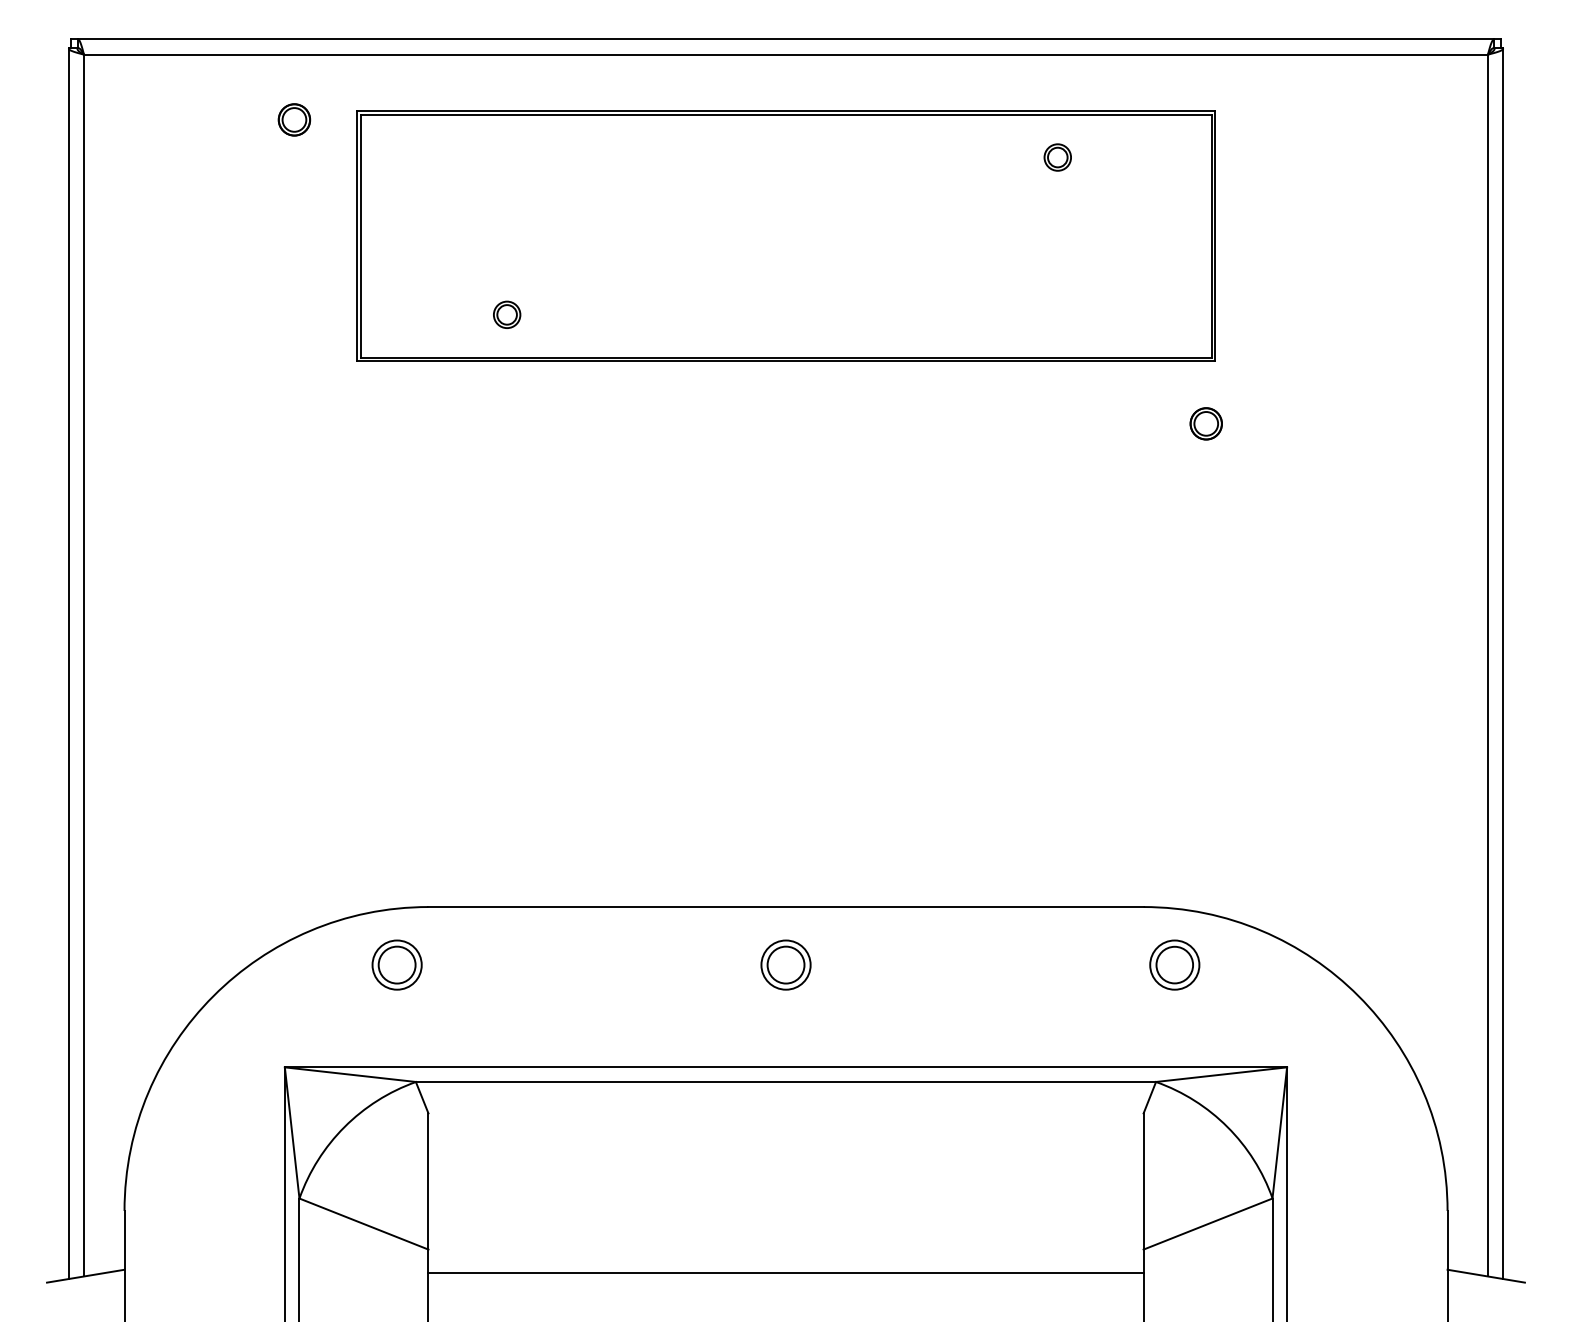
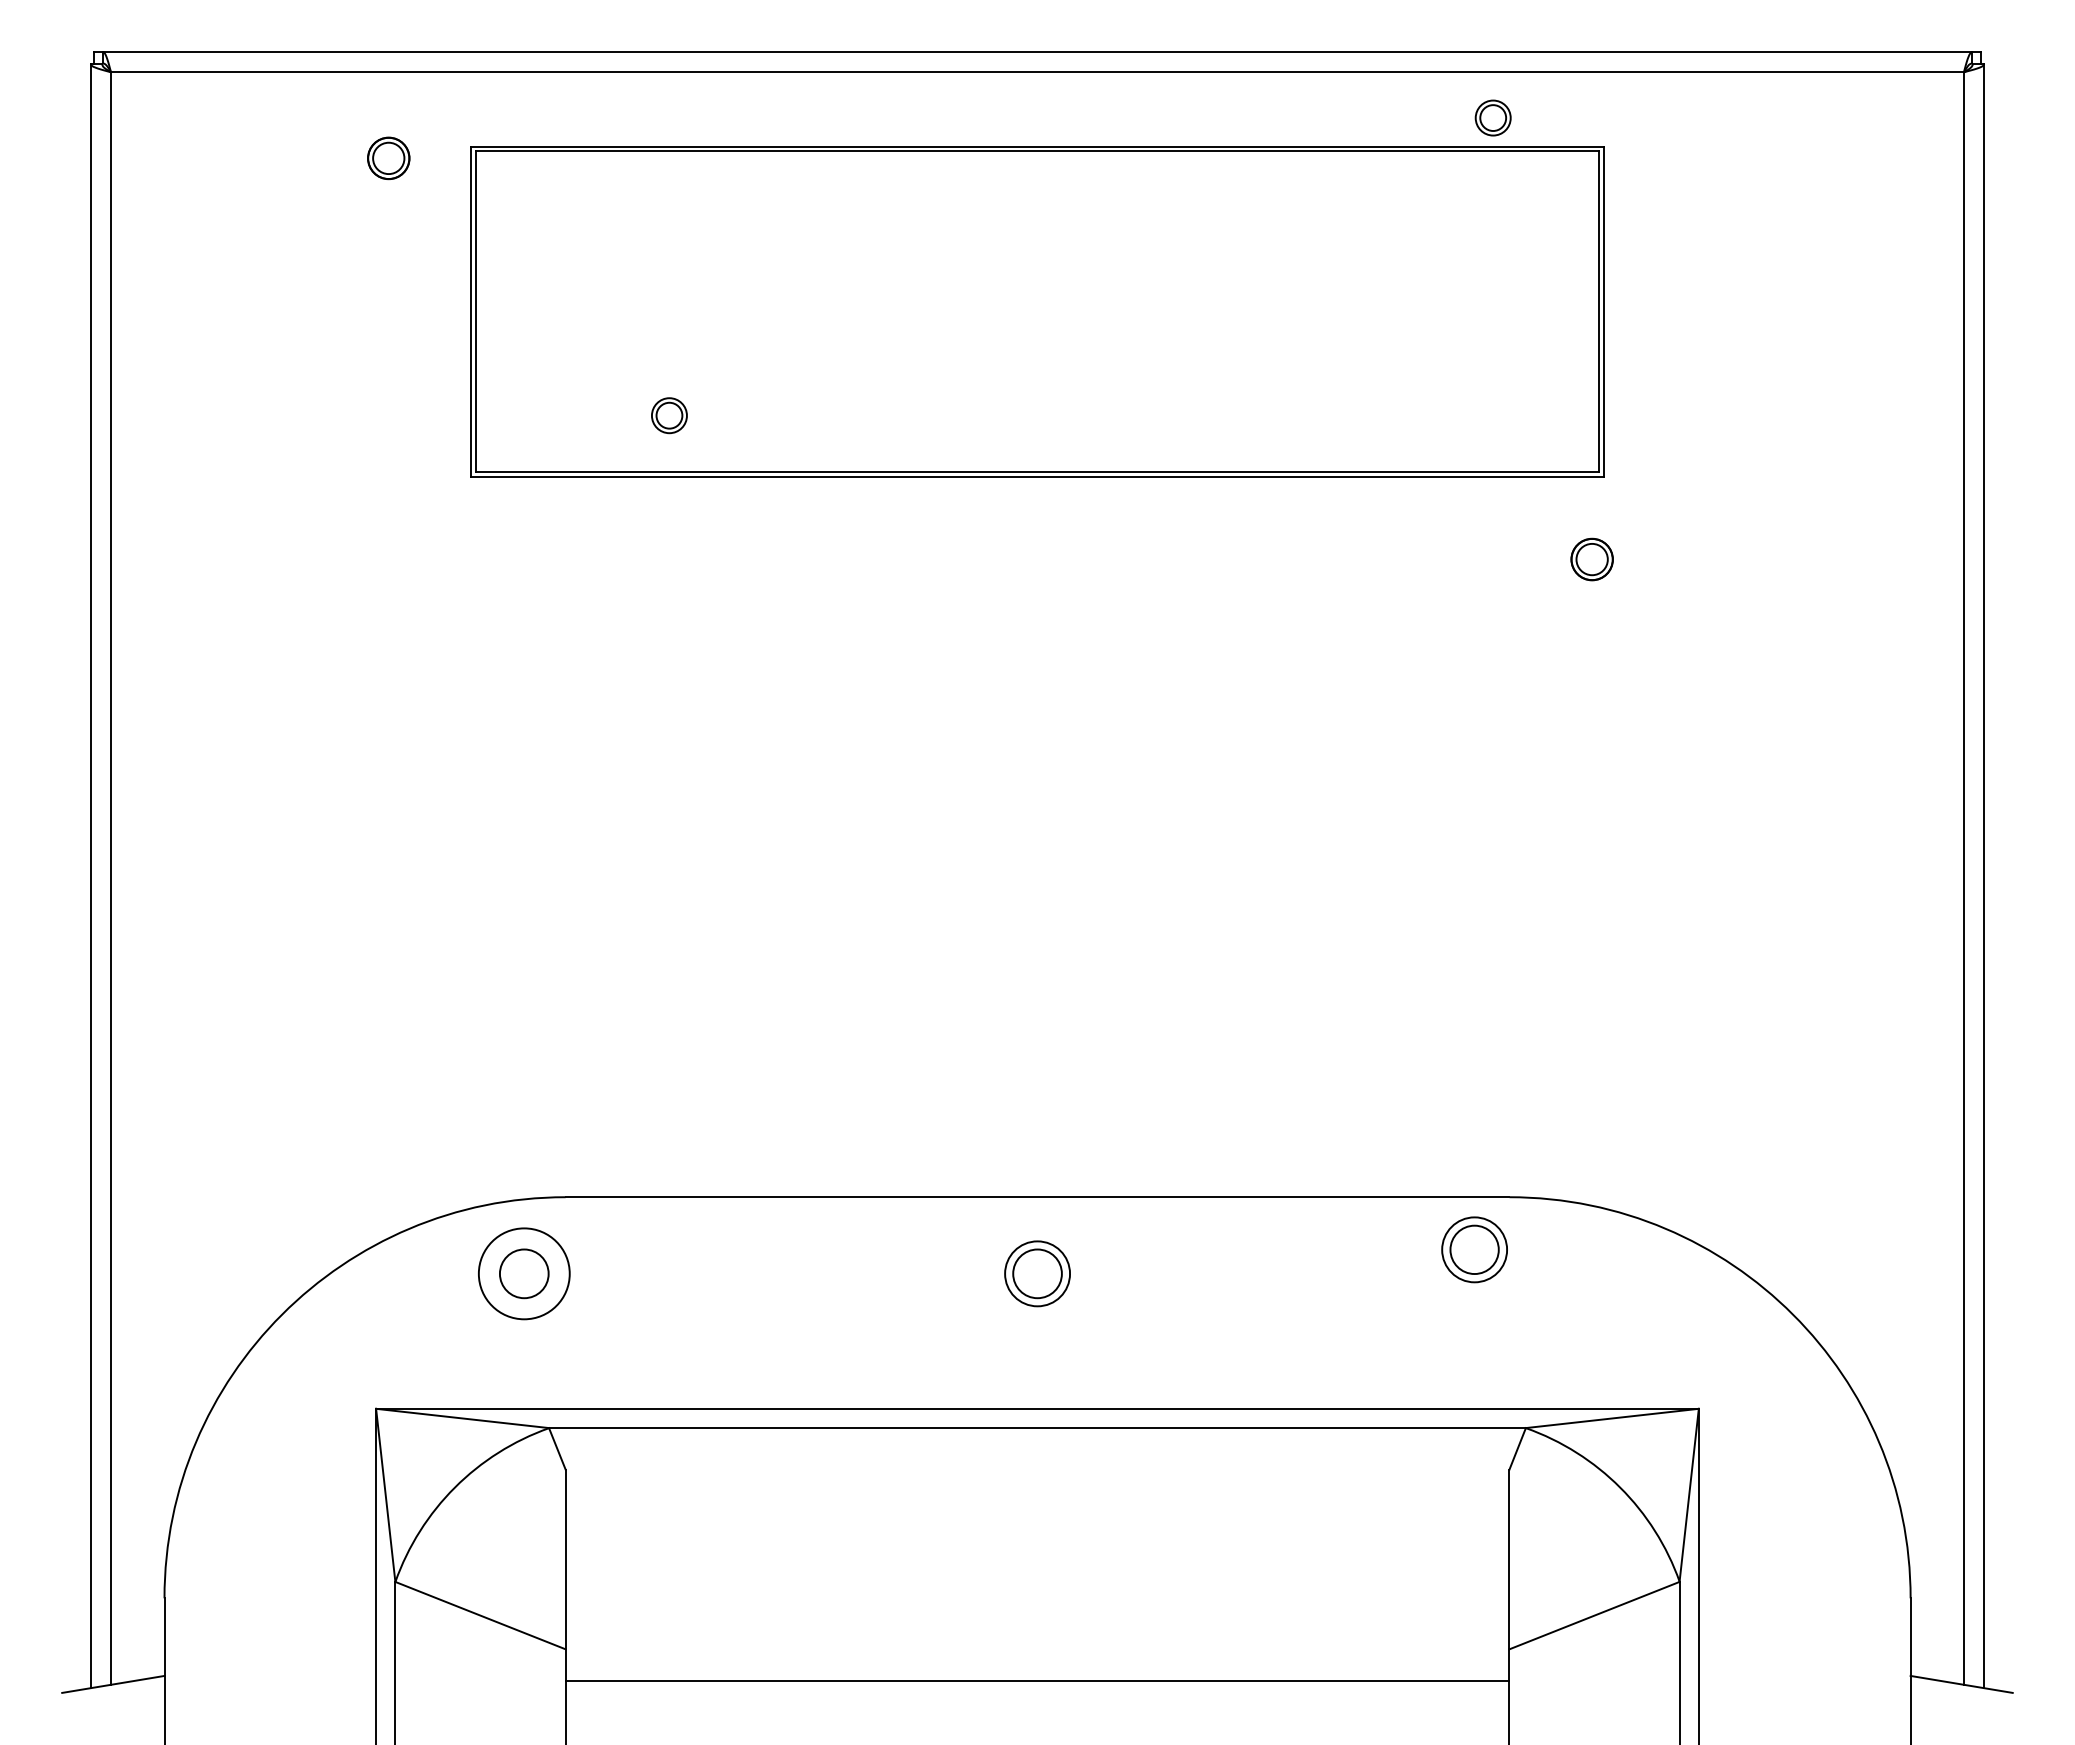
part: (1057, 157) -> (1492, 117), moved
circle: (396, 964) -> (523, 1273), size x1.4
part: (1174, 964) -> (1474, 1249), moved

